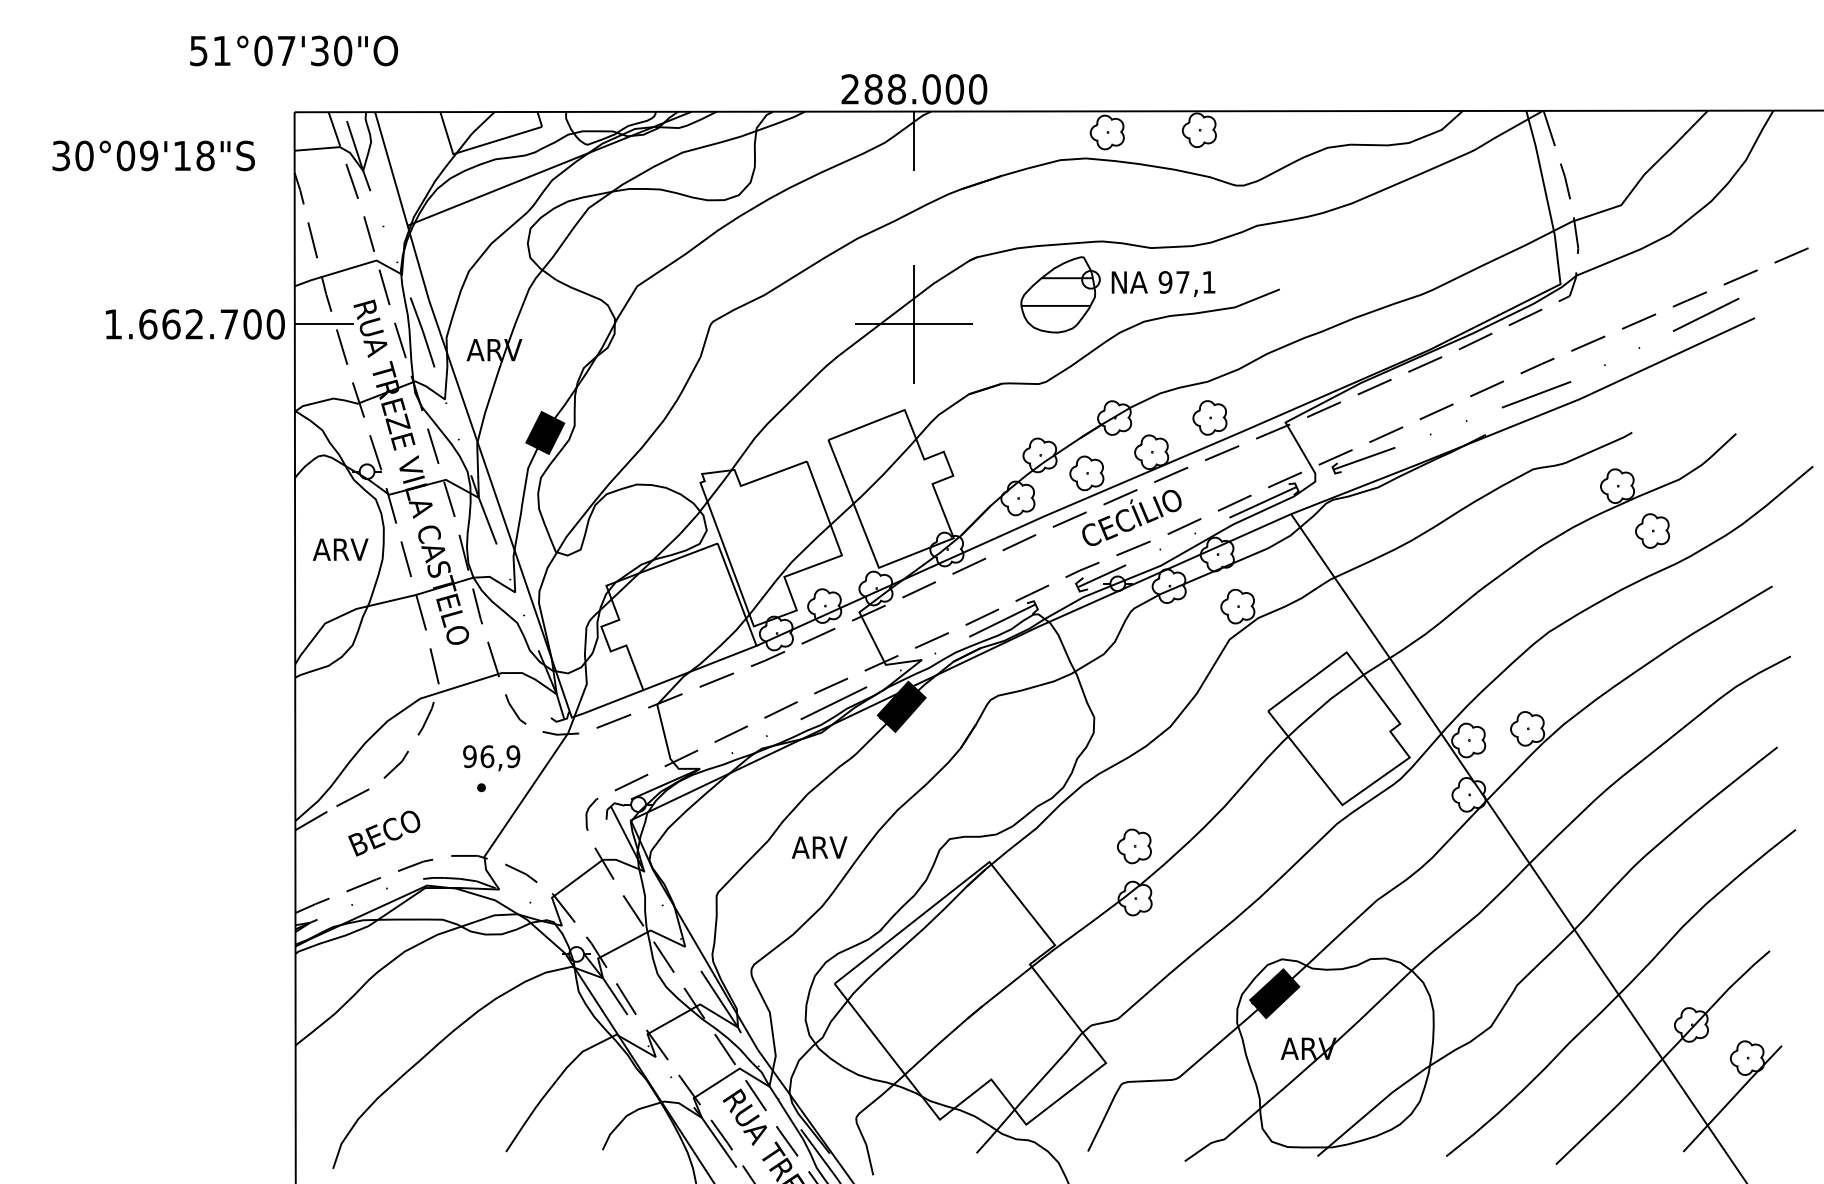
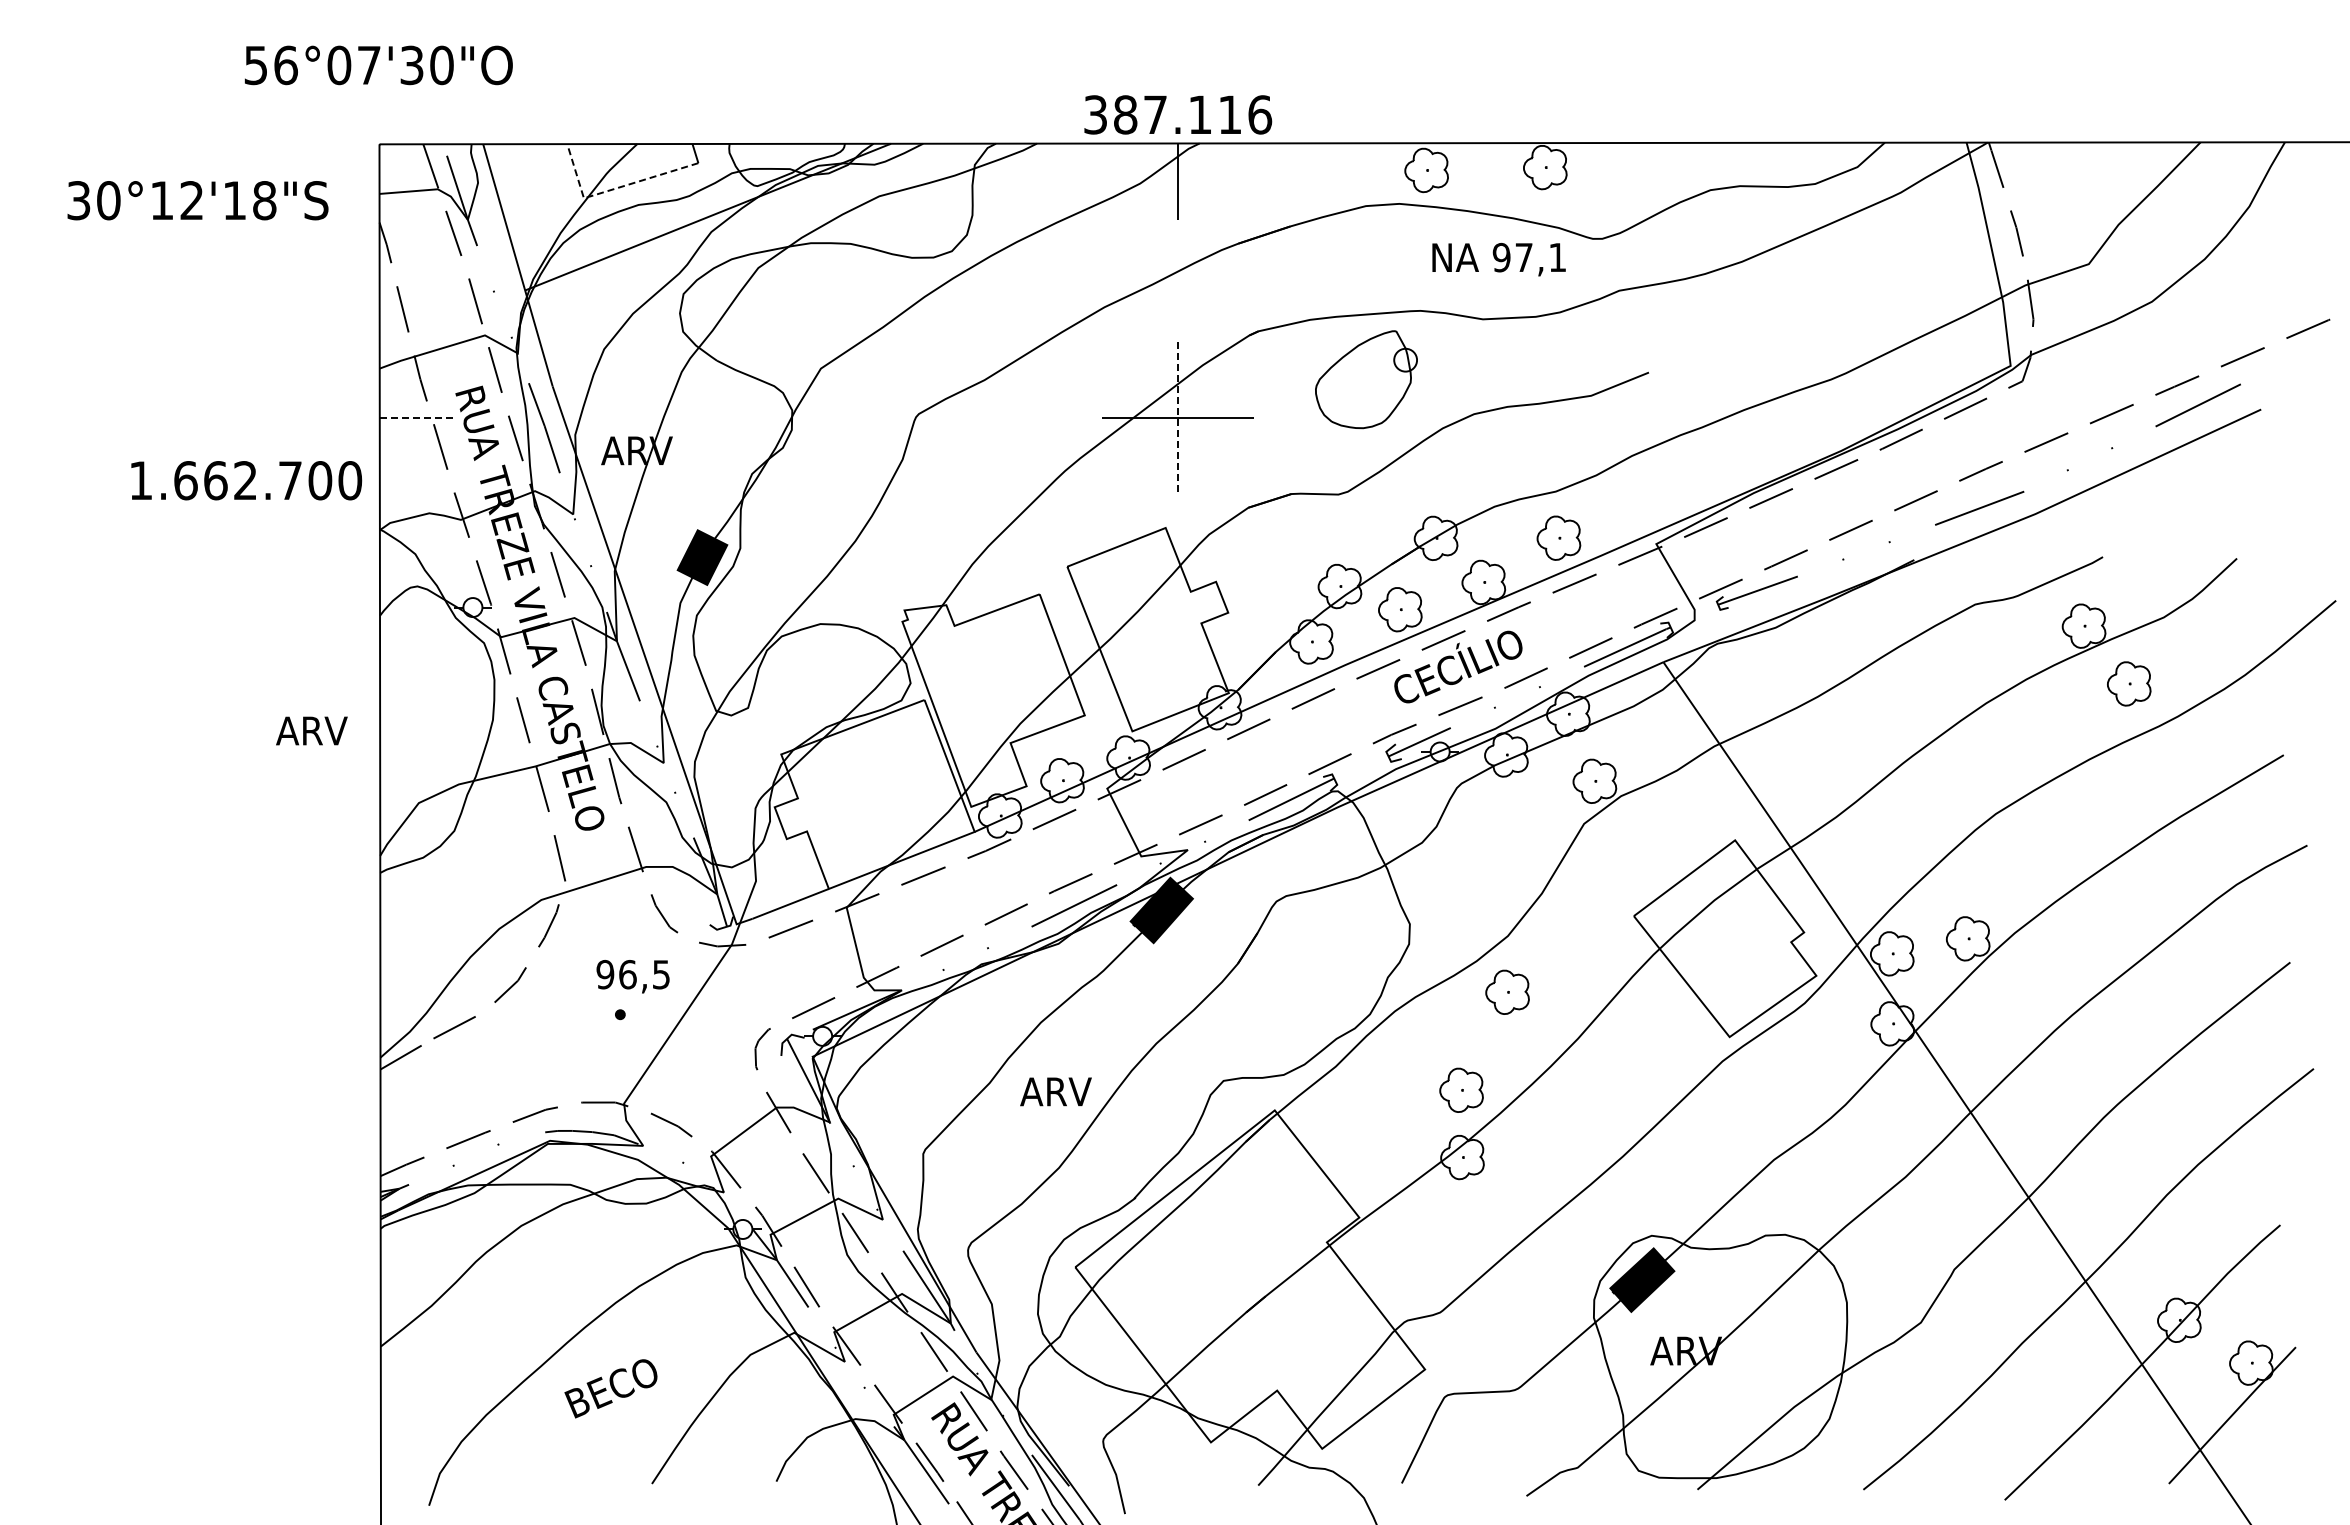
text: (221, 51) -> (285, 65), 51°07'30"O -> 56°07'30"O
text: (914, 89) -> (1178, 114), 288.000 -> 387.116
line: (475, 147) -> (612, 189), solid -> dashed
text: (137, 155) -> (176, 200), 30°09'18"S -> 30°12'18"S
text: (1163, 283) -> (1498, 259), moved
hatch: (1057, 291) -> (1362, 375), removed
text: (195, 324) -> (246, 480), moved
line: (324, 324) -> (418, 417), solid -> dashed
line: (914, 325) -> (1178, 418), solid -> dashed
text: (340, 549) -> (311, 730), moved
text: (513, 756) -> (661, 974), 96,9 -> 96,5
part: (1170, 769) -> (1507, 991), added
text: (383, 833) -> (610, 1388), moved

